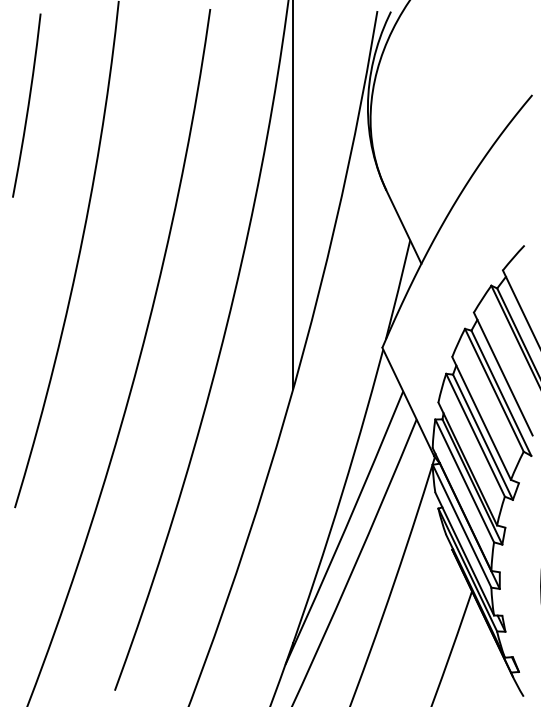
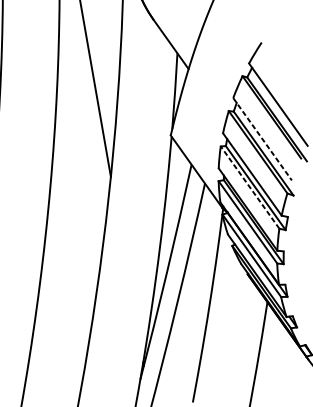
line: (503, 374) -> (262, 139), solid -> dashed
line: (475, 434) -> (249, 187), solid -> dashed

